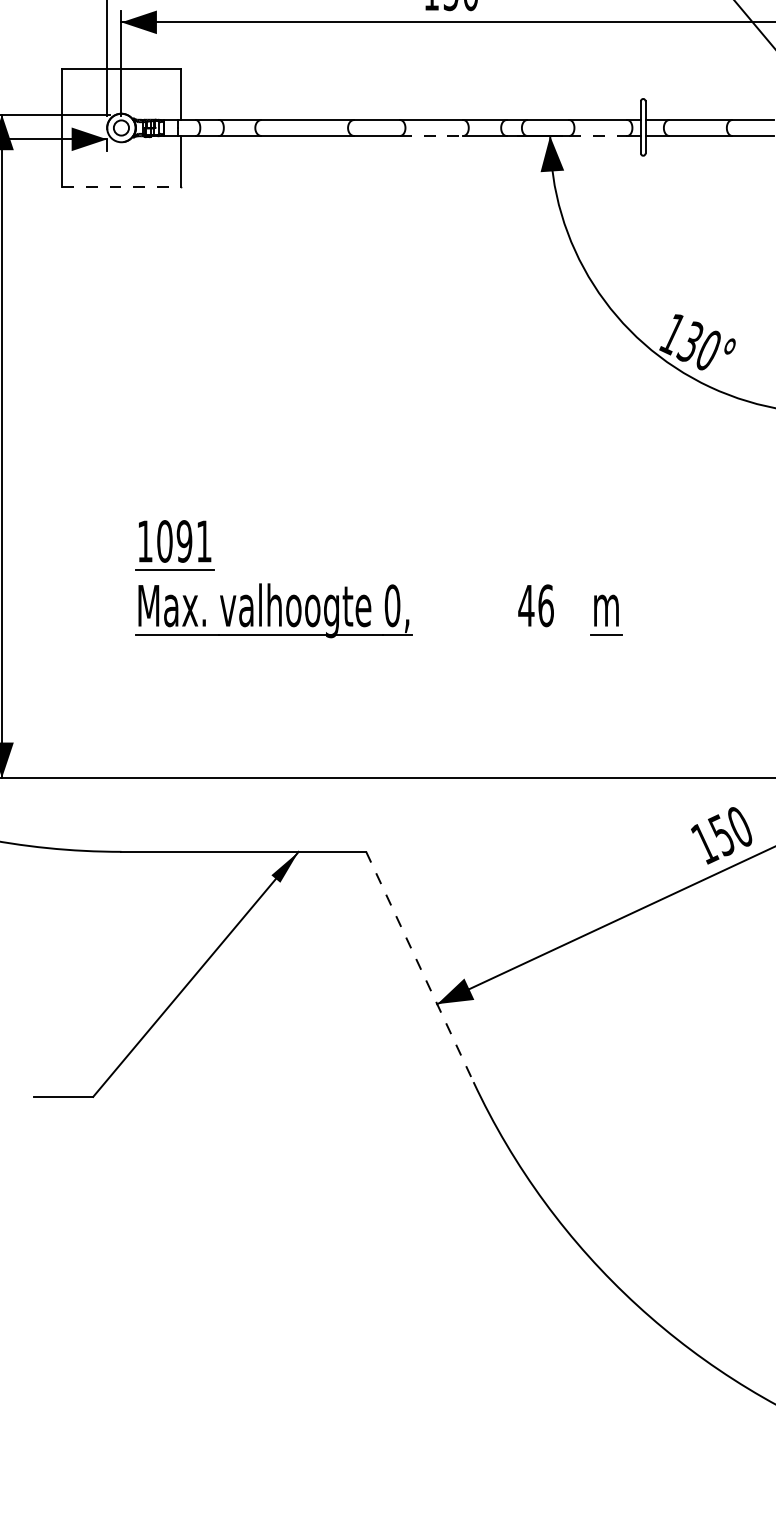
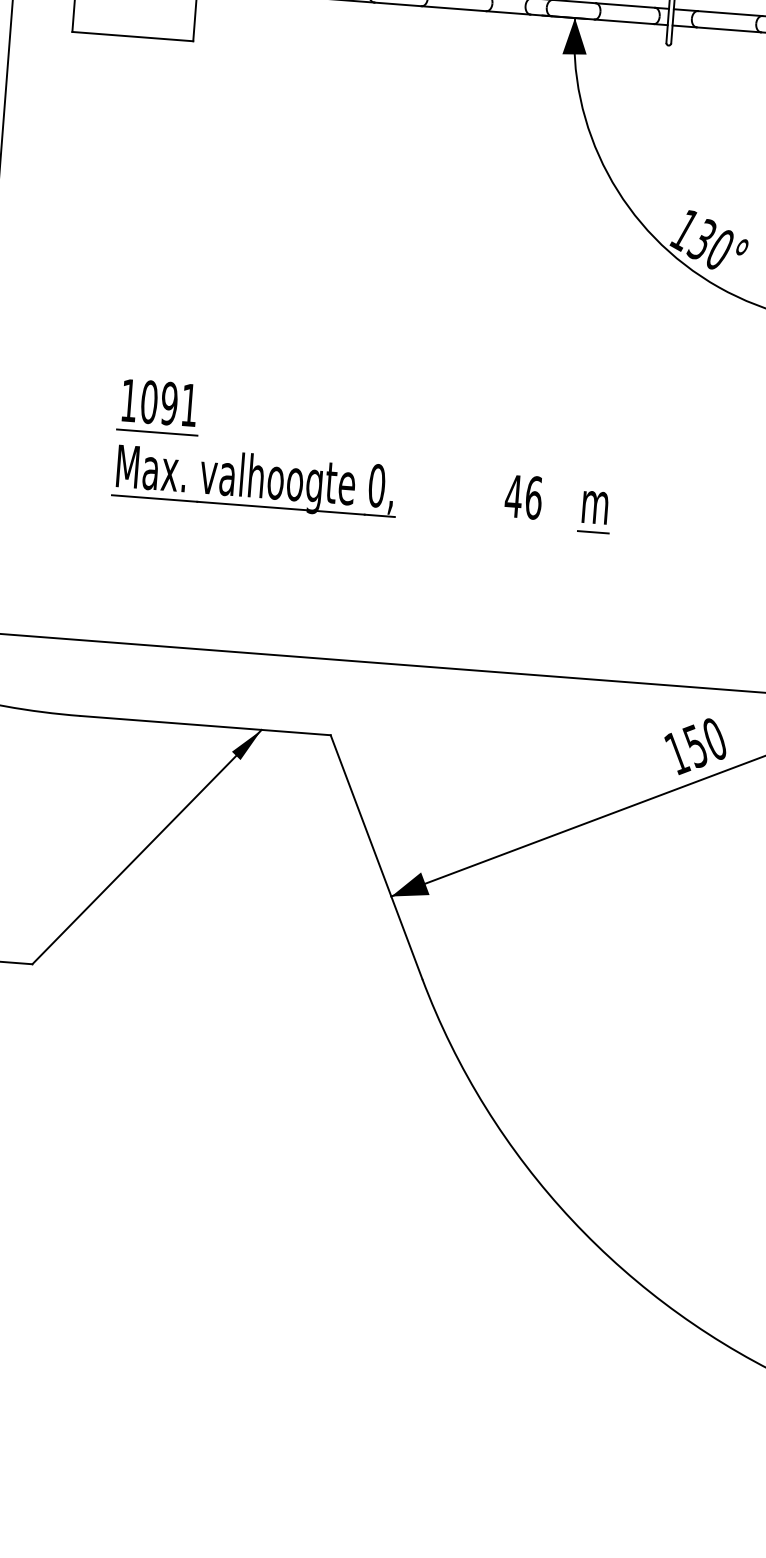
line: (431, 135) -> (453, 8), dashed -> solid
line: (598, 135) -> (624, 21), dashed -> solid
line: (121, 187) -> (132, 36), dashed -> solid
line: (420, 967) -> (377, 857), dashed -> solid

